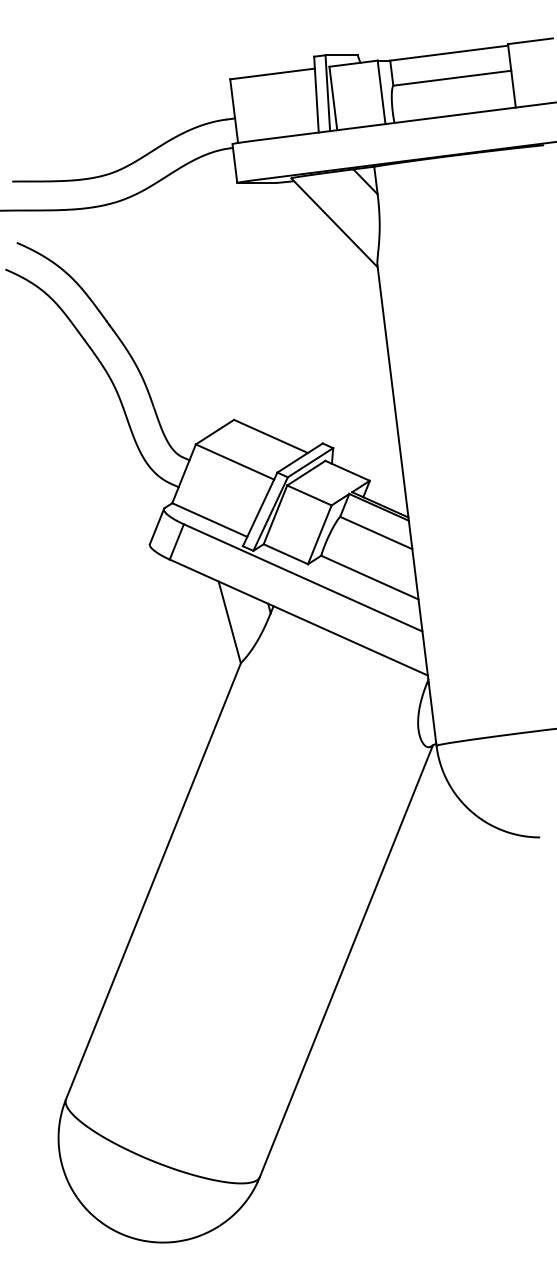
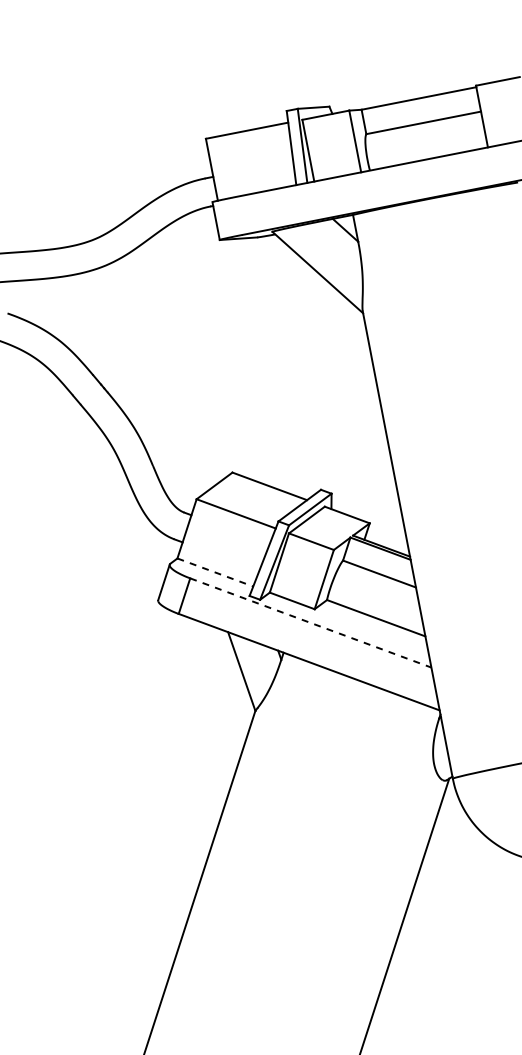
line: (210, 520) -> (216, 572), solid -> dashed
line: (303, 577) -> (311, 622), solid -> dashed

